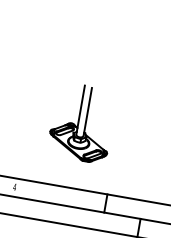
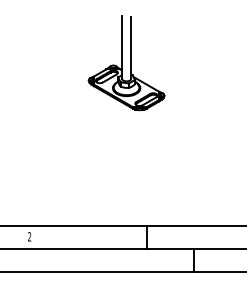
part: (81, 123) -> (126, 63), moved
text: (14, 186) -> (29, 236), 4 -> 2

